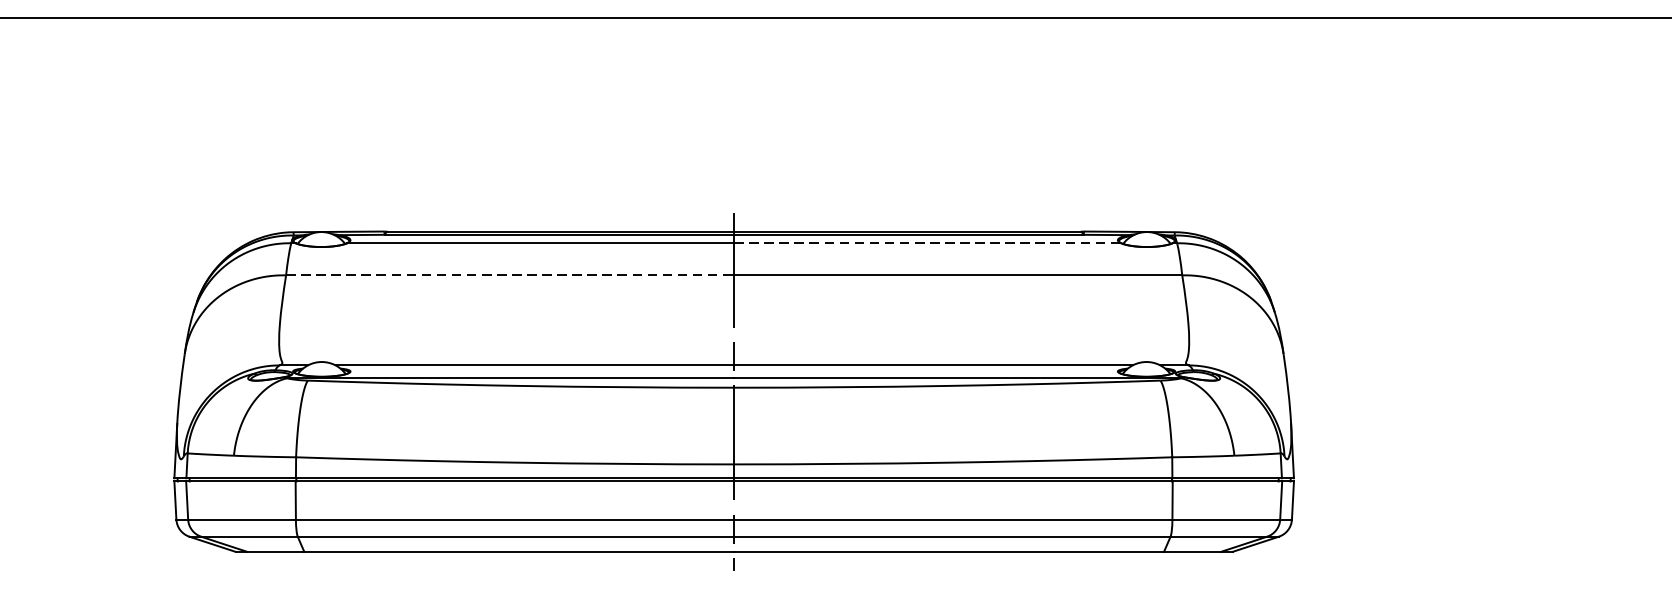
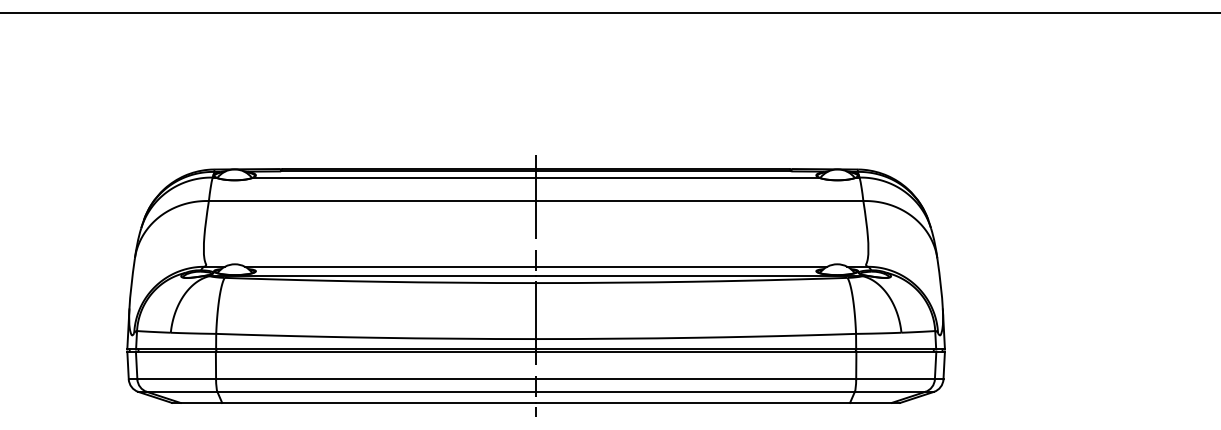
line: (927, 243) -> (677, 177), dashed -> solid
line: (510, 276) -> (372, 201), dashed -> solid

